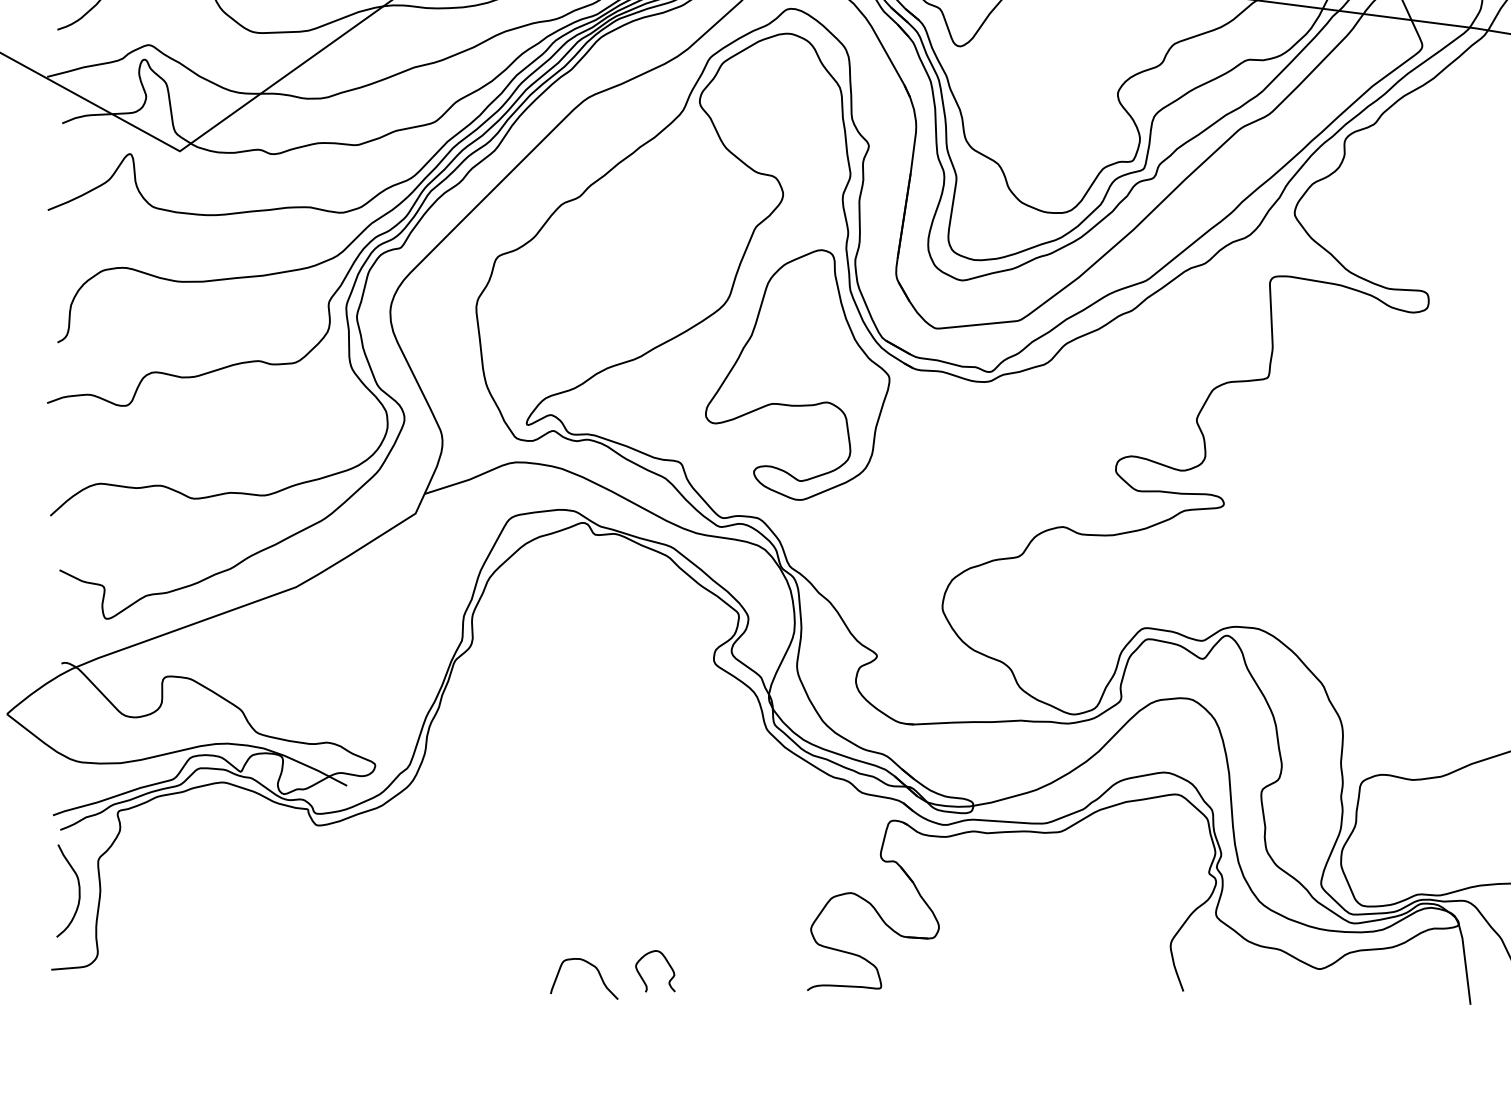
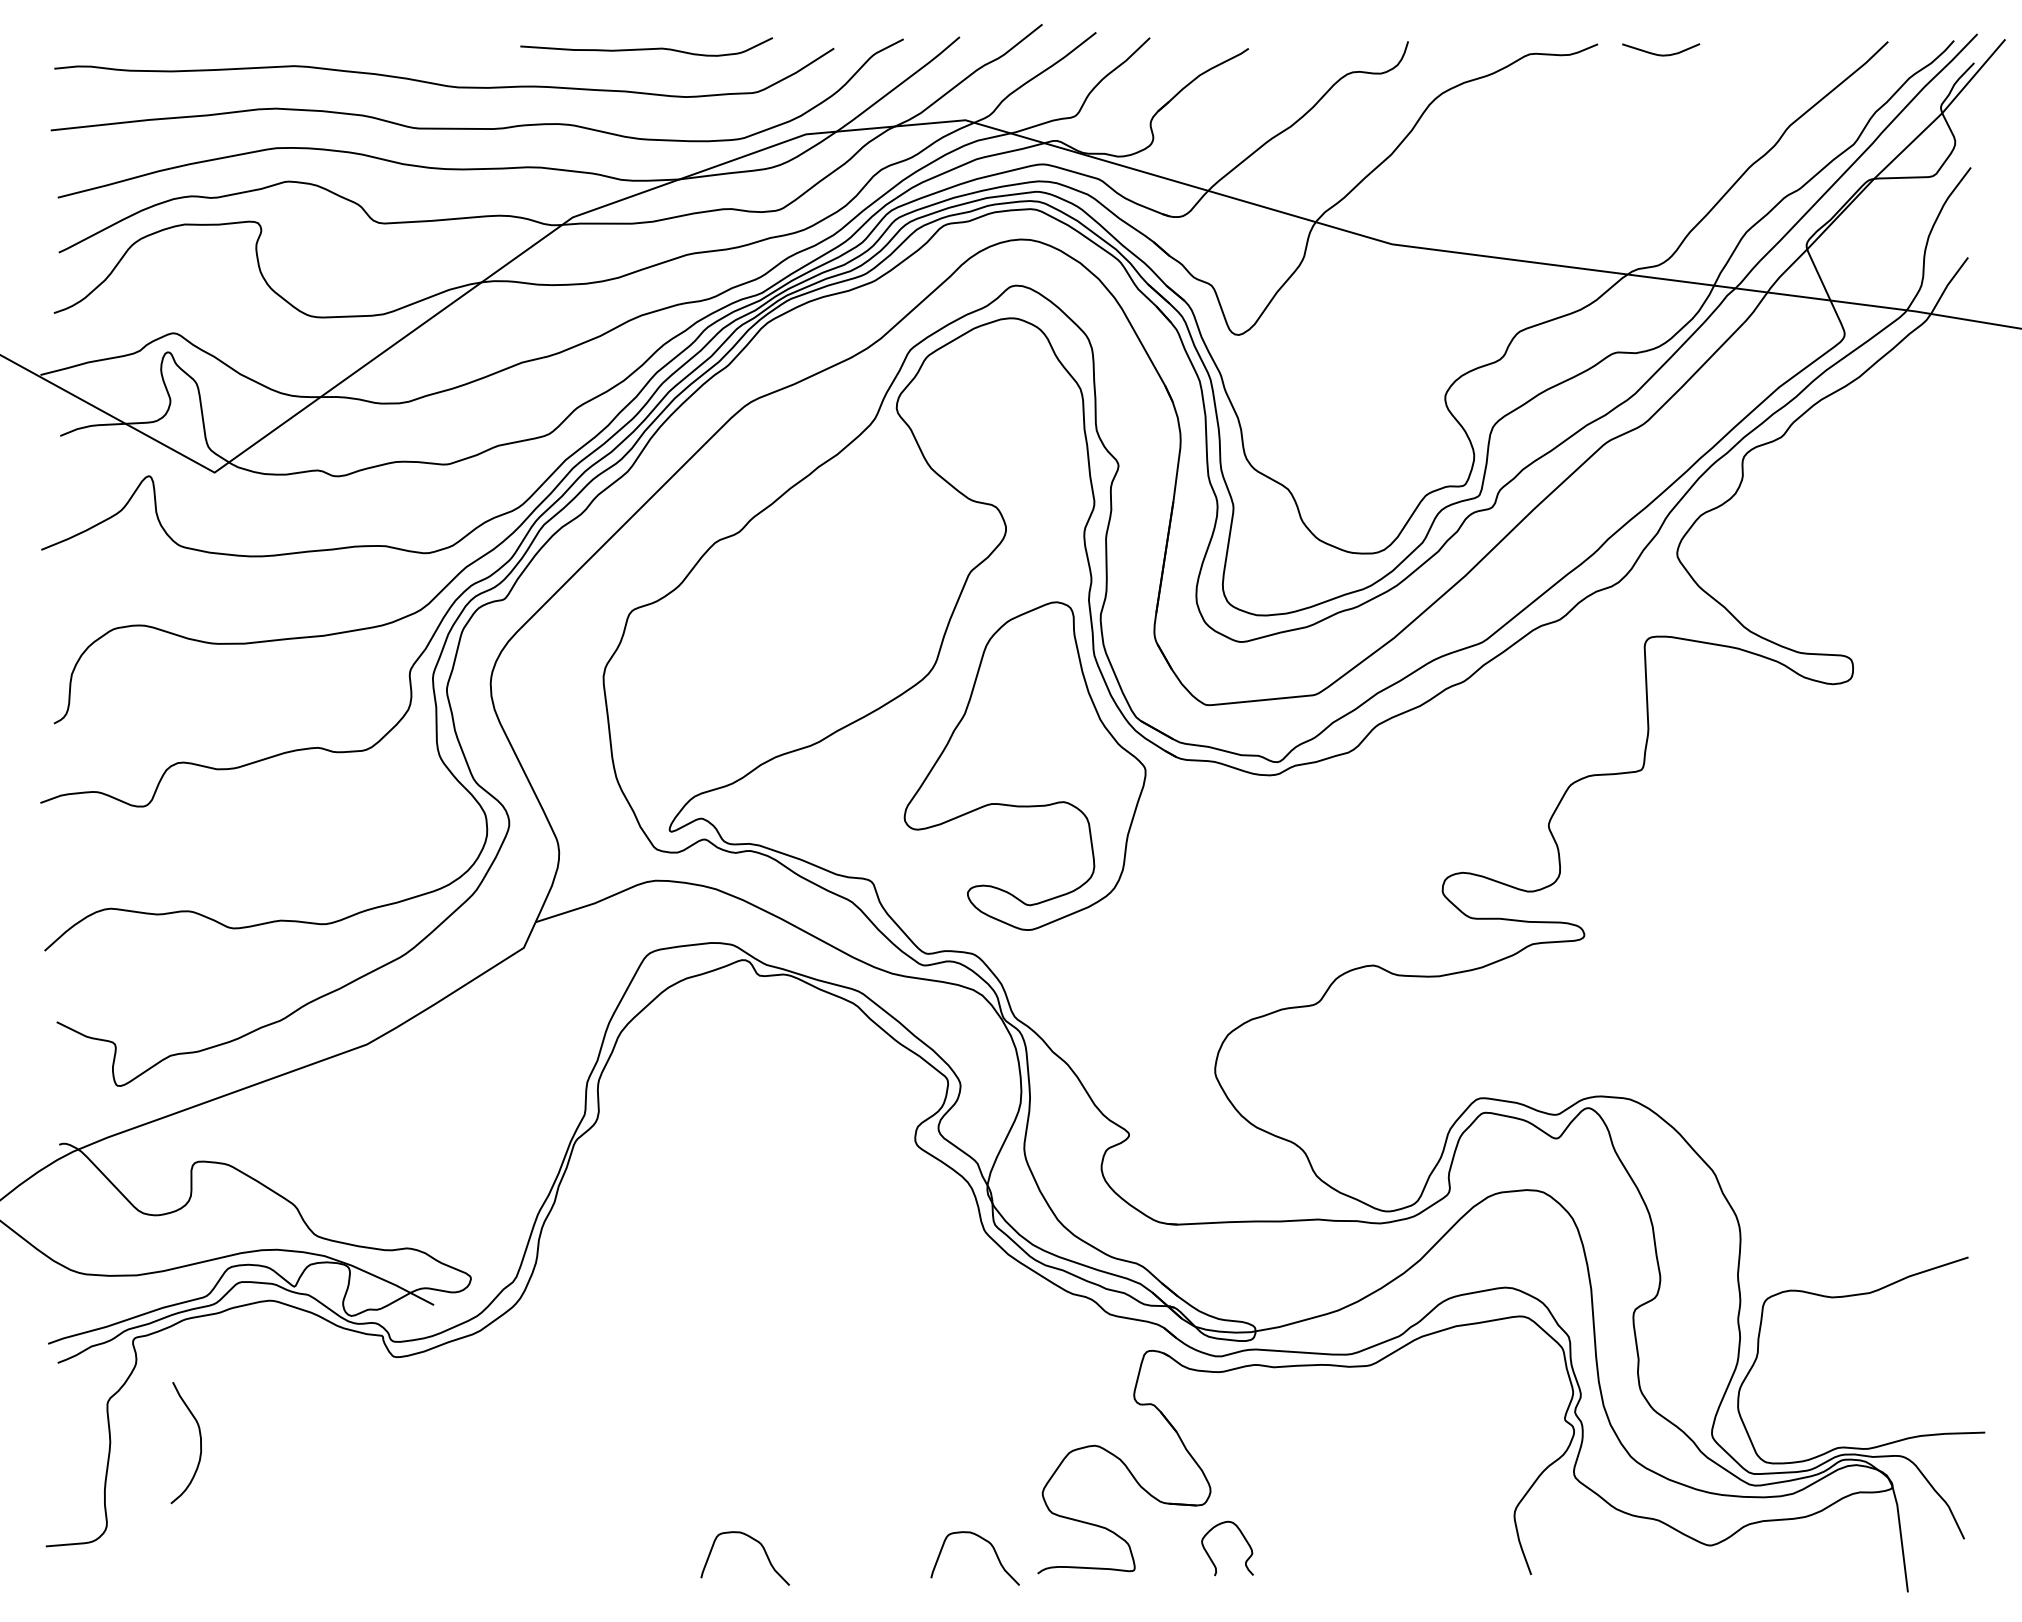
curve: (79, 891) -> (200, 1443), moved
curve: (767, 966) -> (985, 1541), added
curve: (642, 977) -> (1210, 1556), moved

